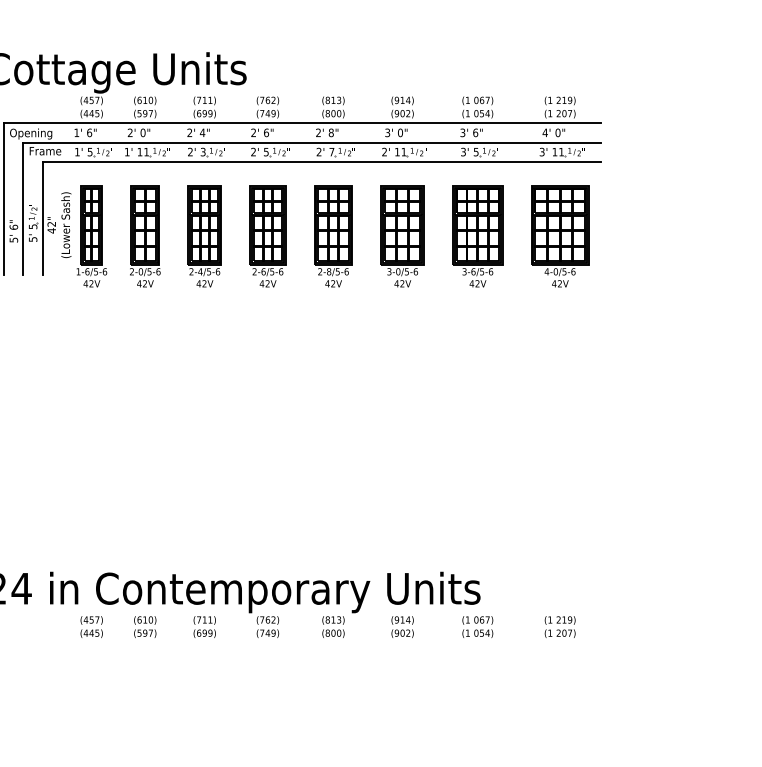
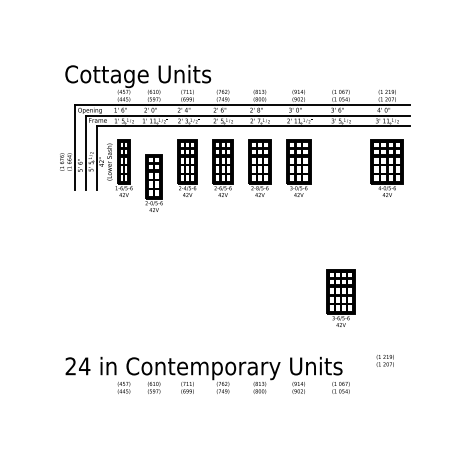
part: (144, 234) -> (153, 182), moved
part: (476, 234) -> (340, 297), moved
text: (558, 626) -> (384, 360), moved

